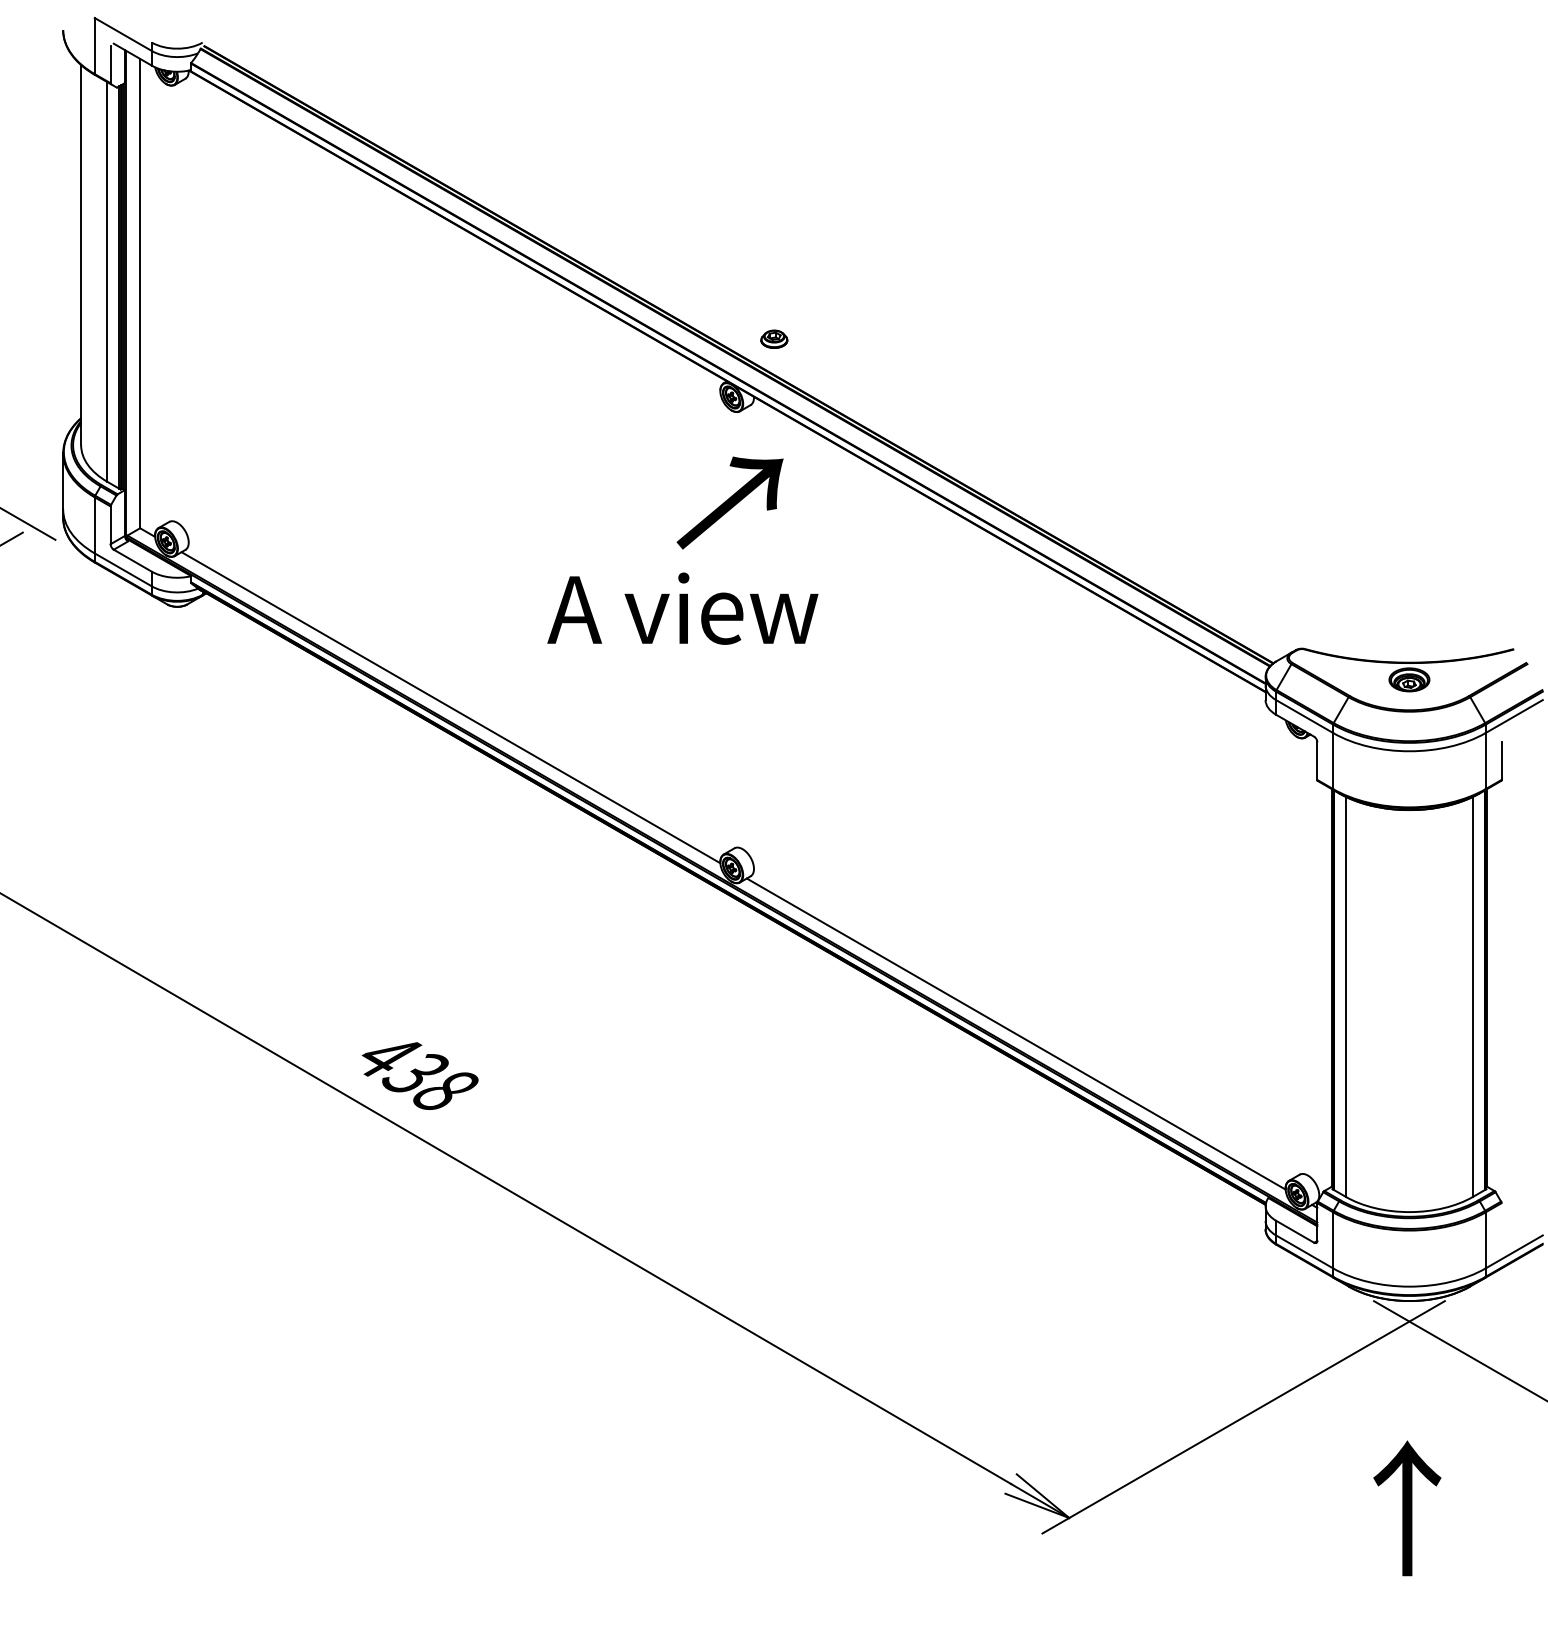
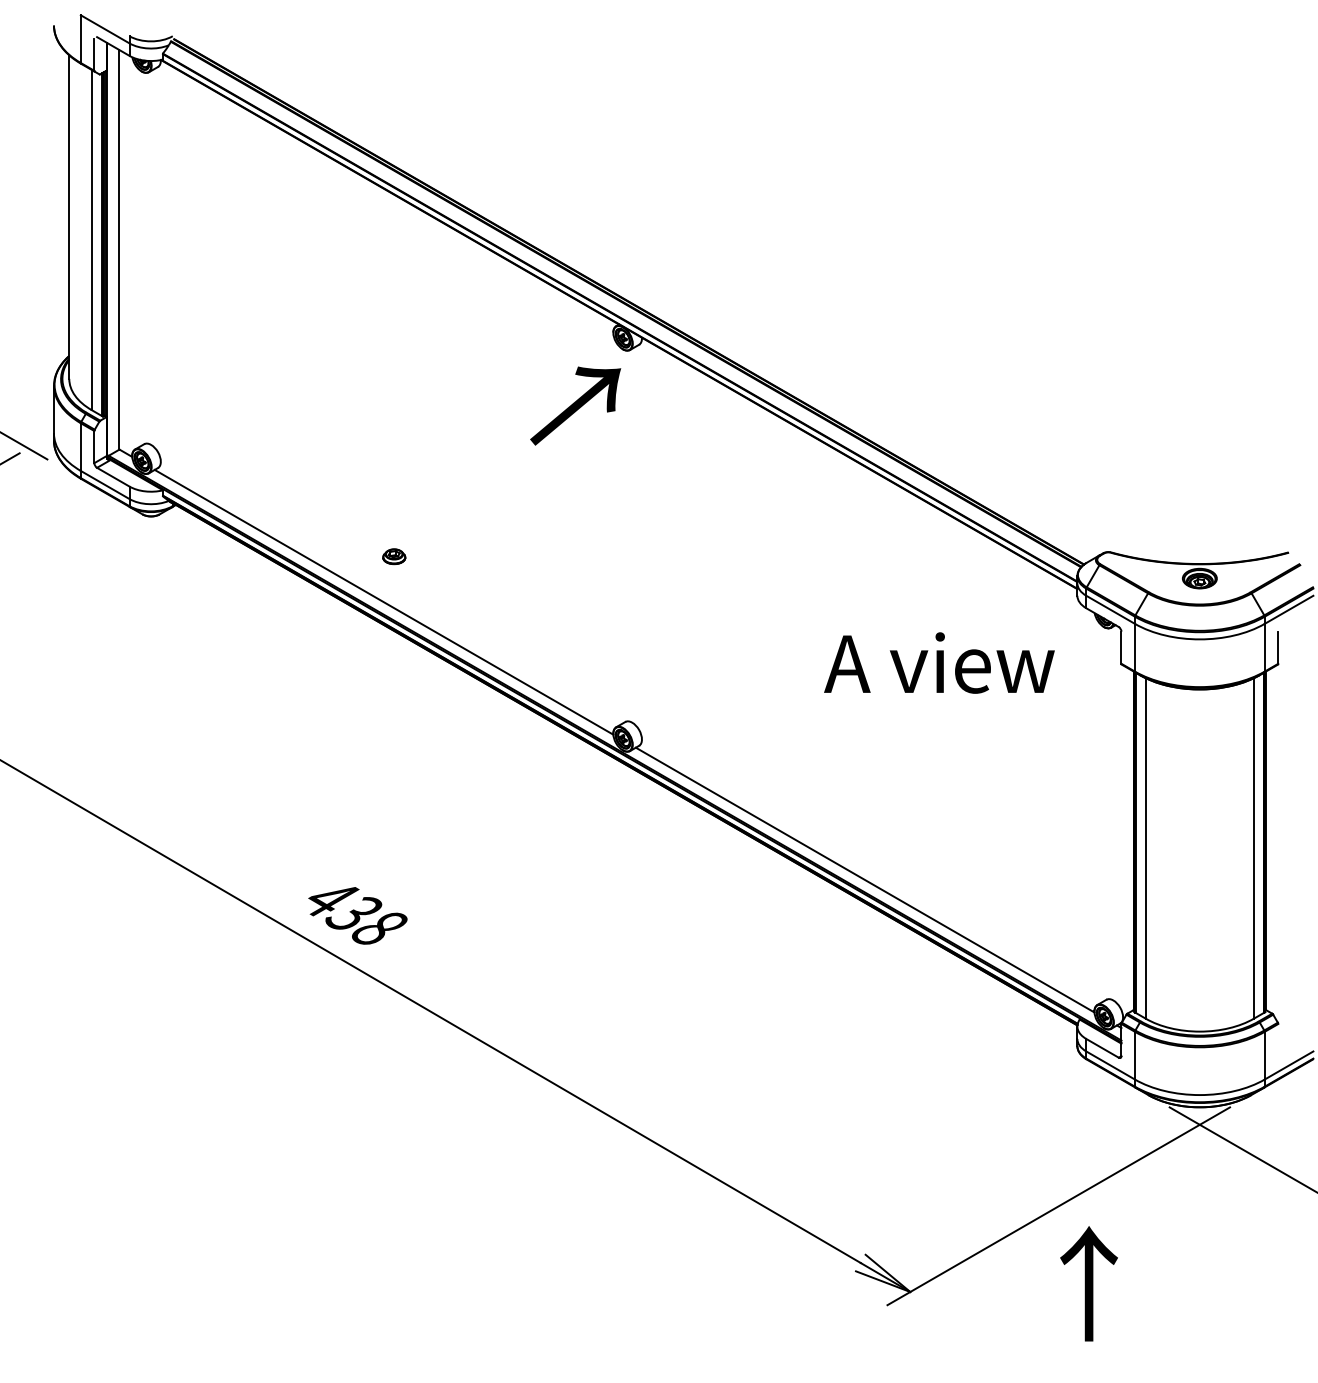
part: (774, 339) -> (394, 556), moved
text: (729, 502) -> (575, 405), moved
text: (682, 608) -> (939, 662), moved
text: (1406, 1508) -> (1088, 1283), moved

